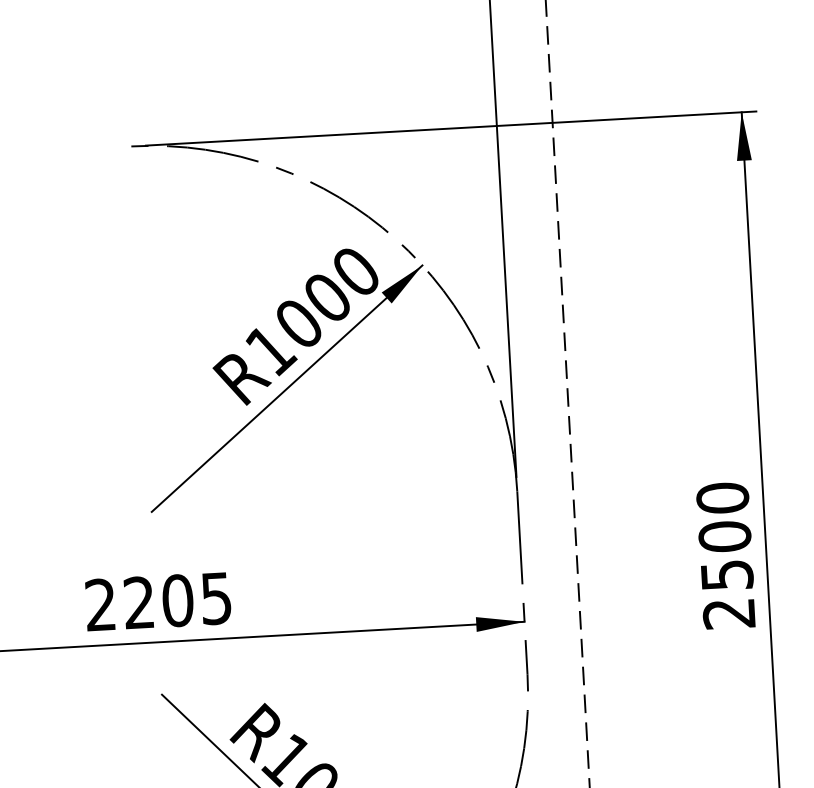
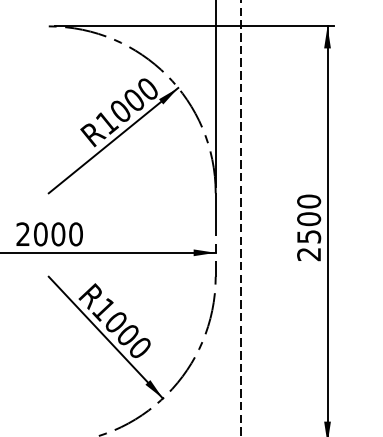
text: (178, 600) -> (58, 234), 2205 -> 2000

